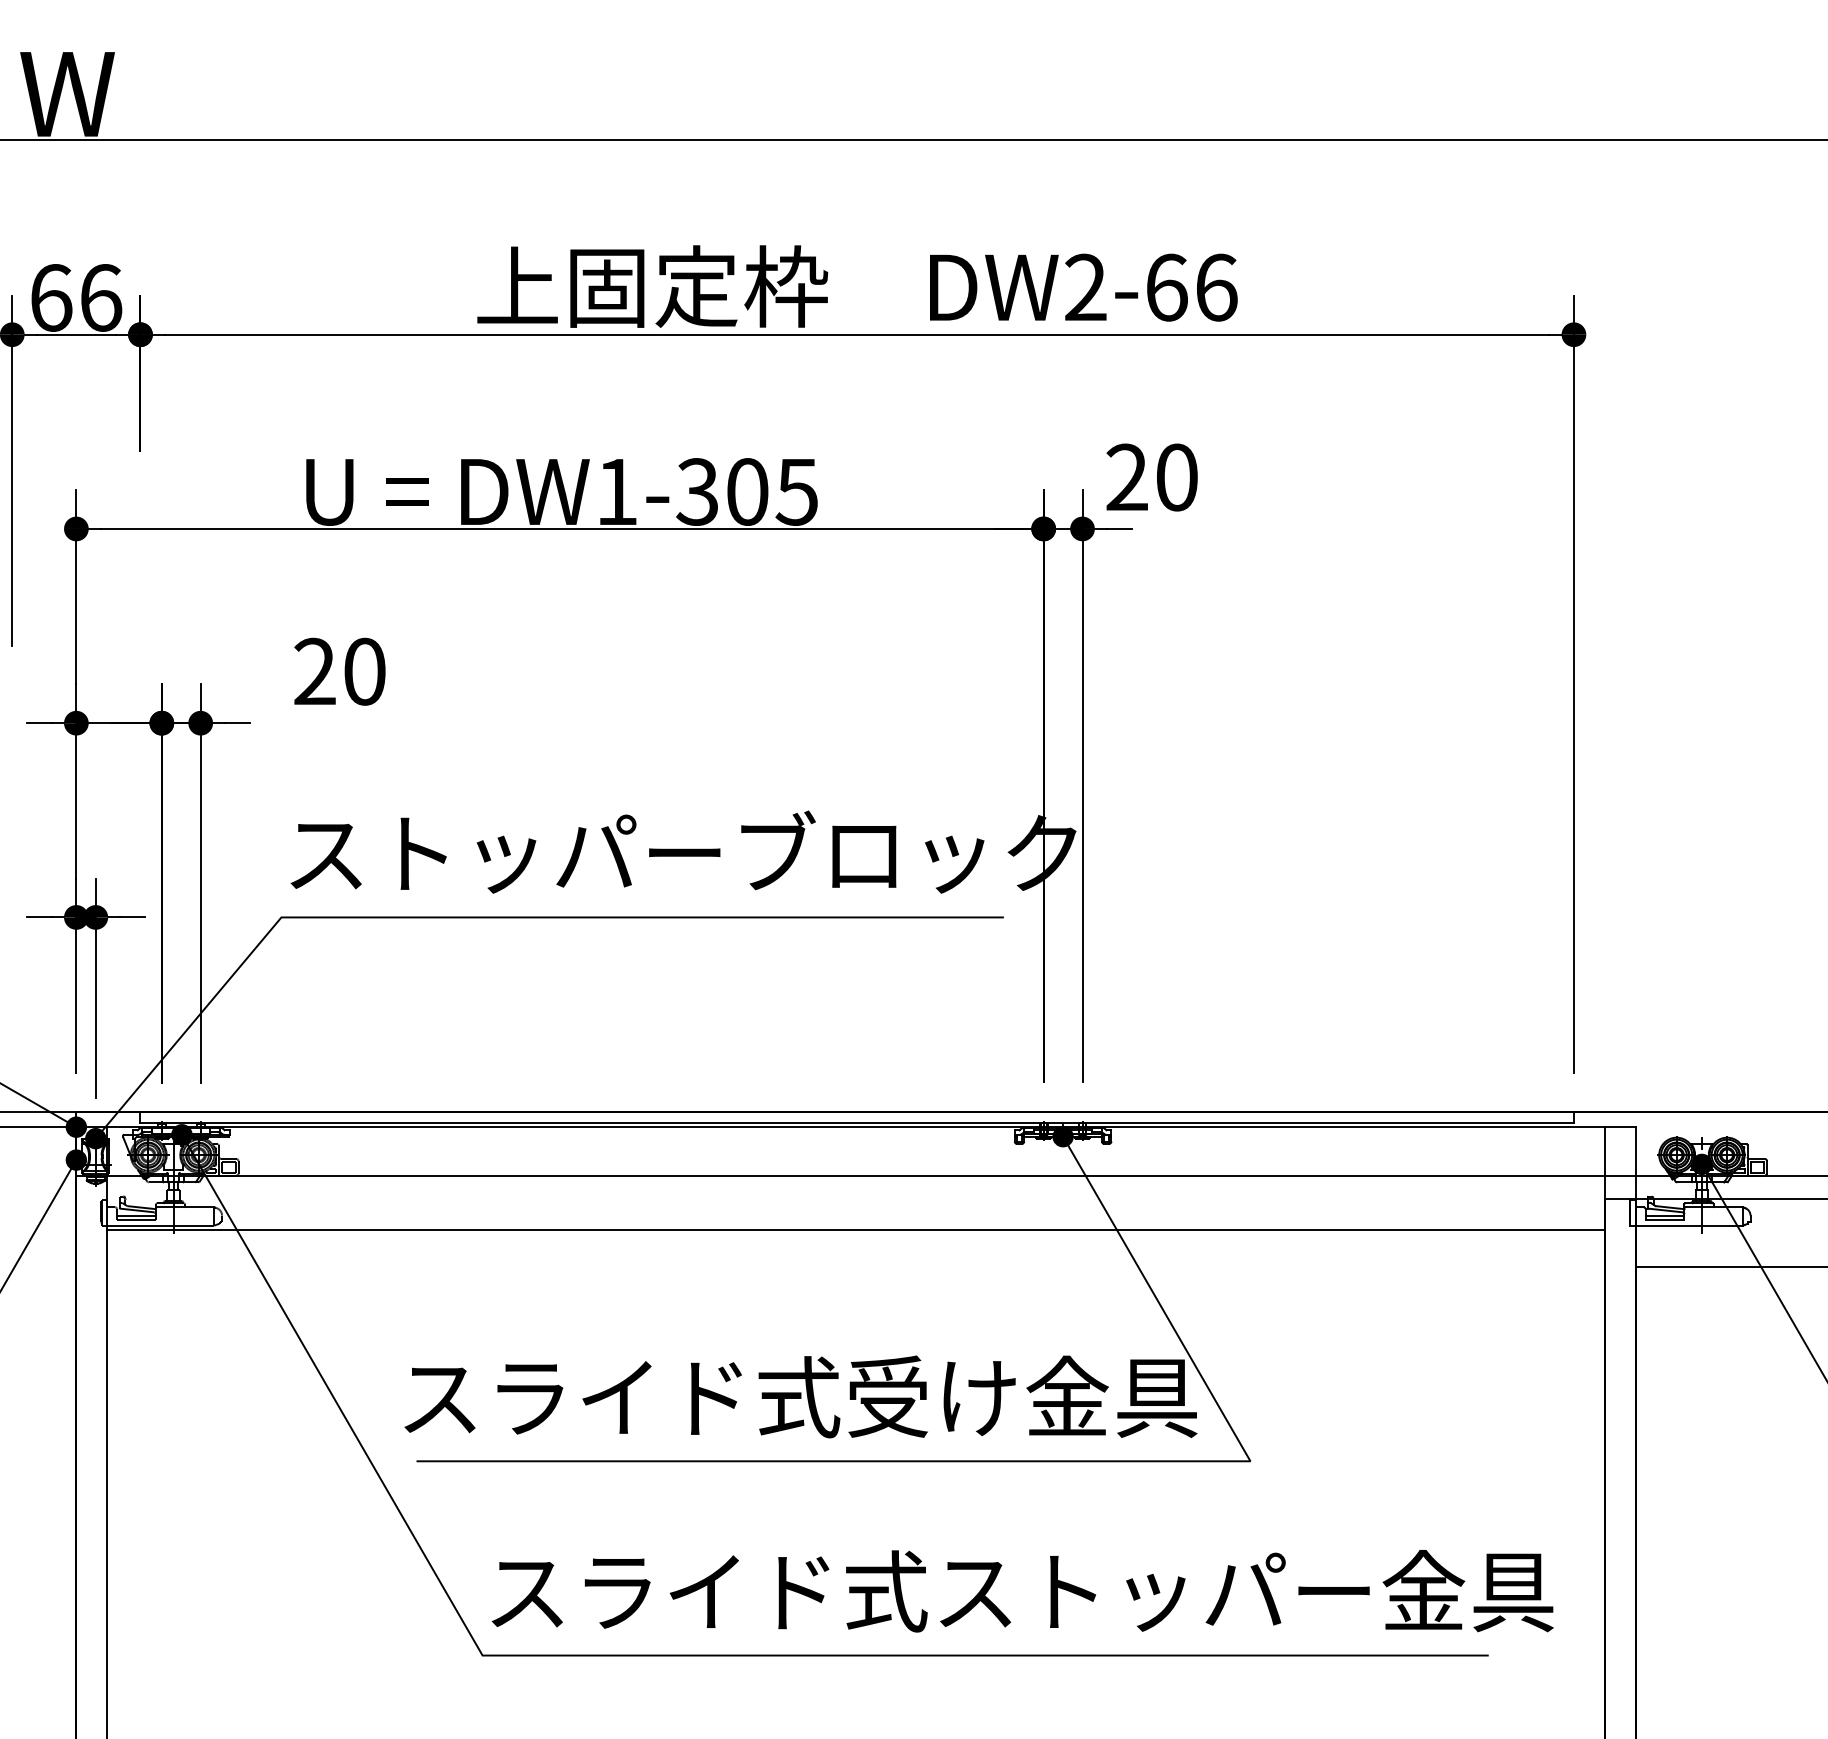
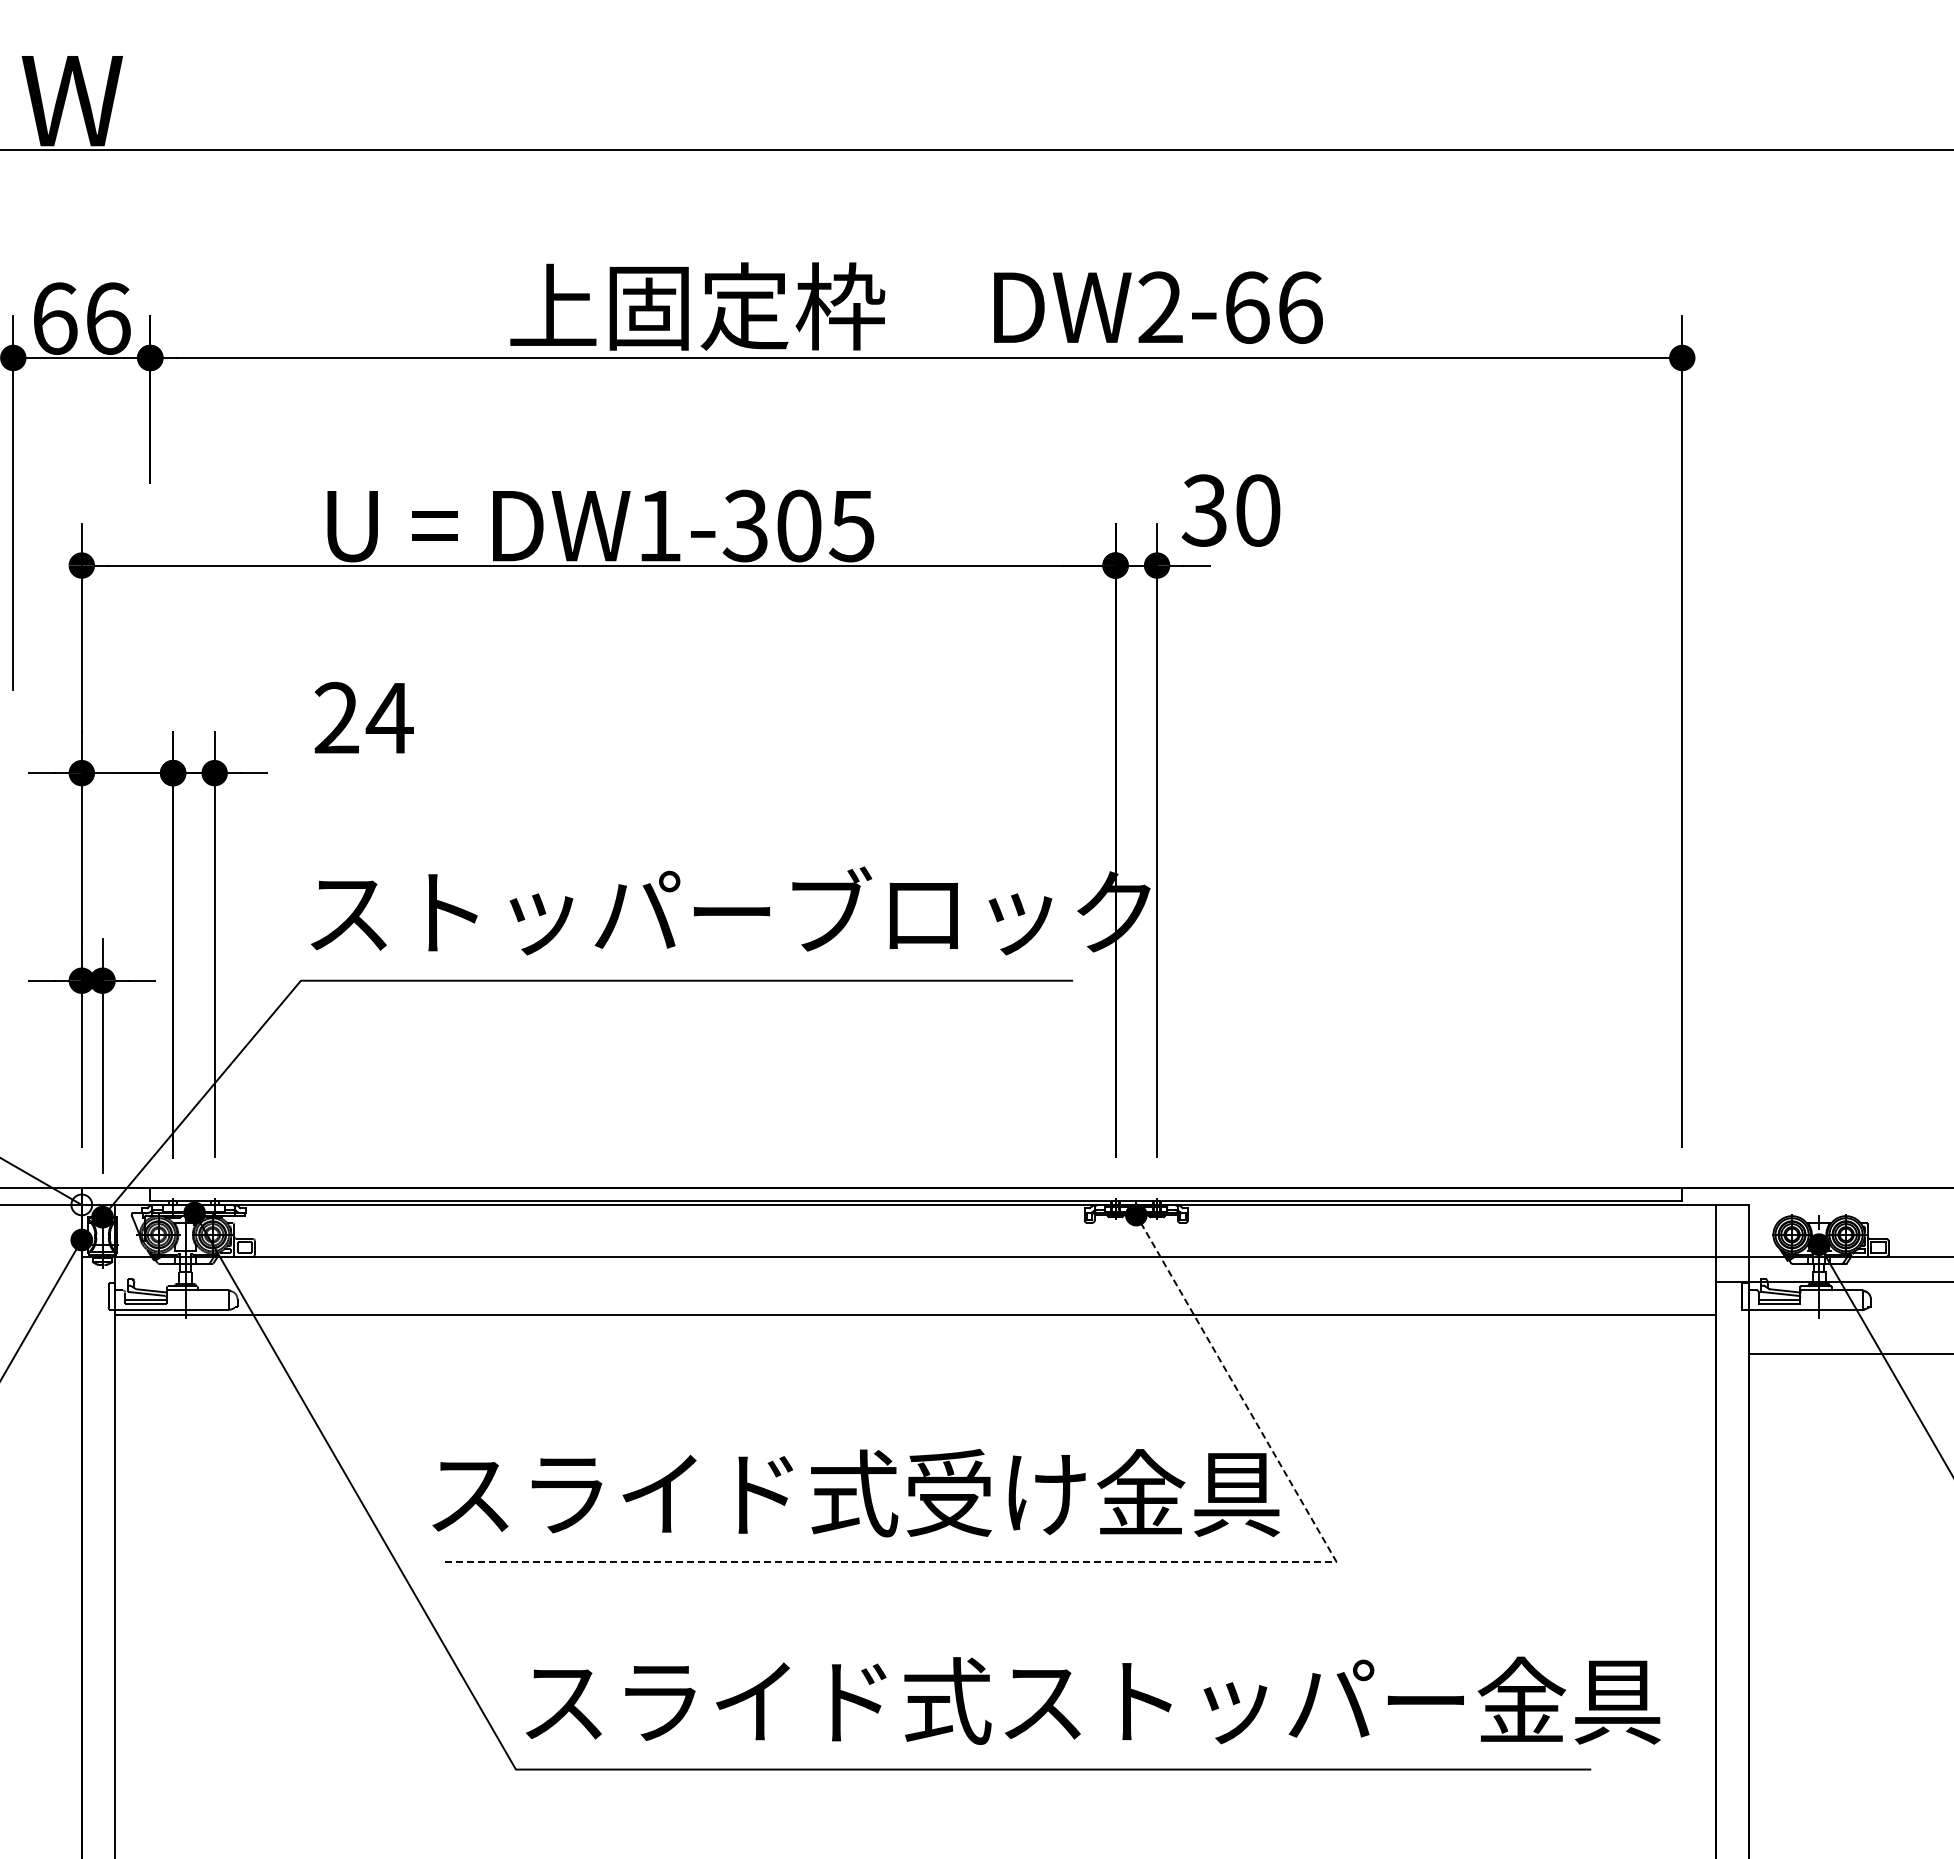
text: (1125, 477) -> (1203, 510), 20 -> 30
text: (364, 671) -> (389, 717), 20 -> 24
fill: (76, 1126) -> (81, 1204), removed
line: (1021, 1460) -> (1091, 1561), solid -> dashed

